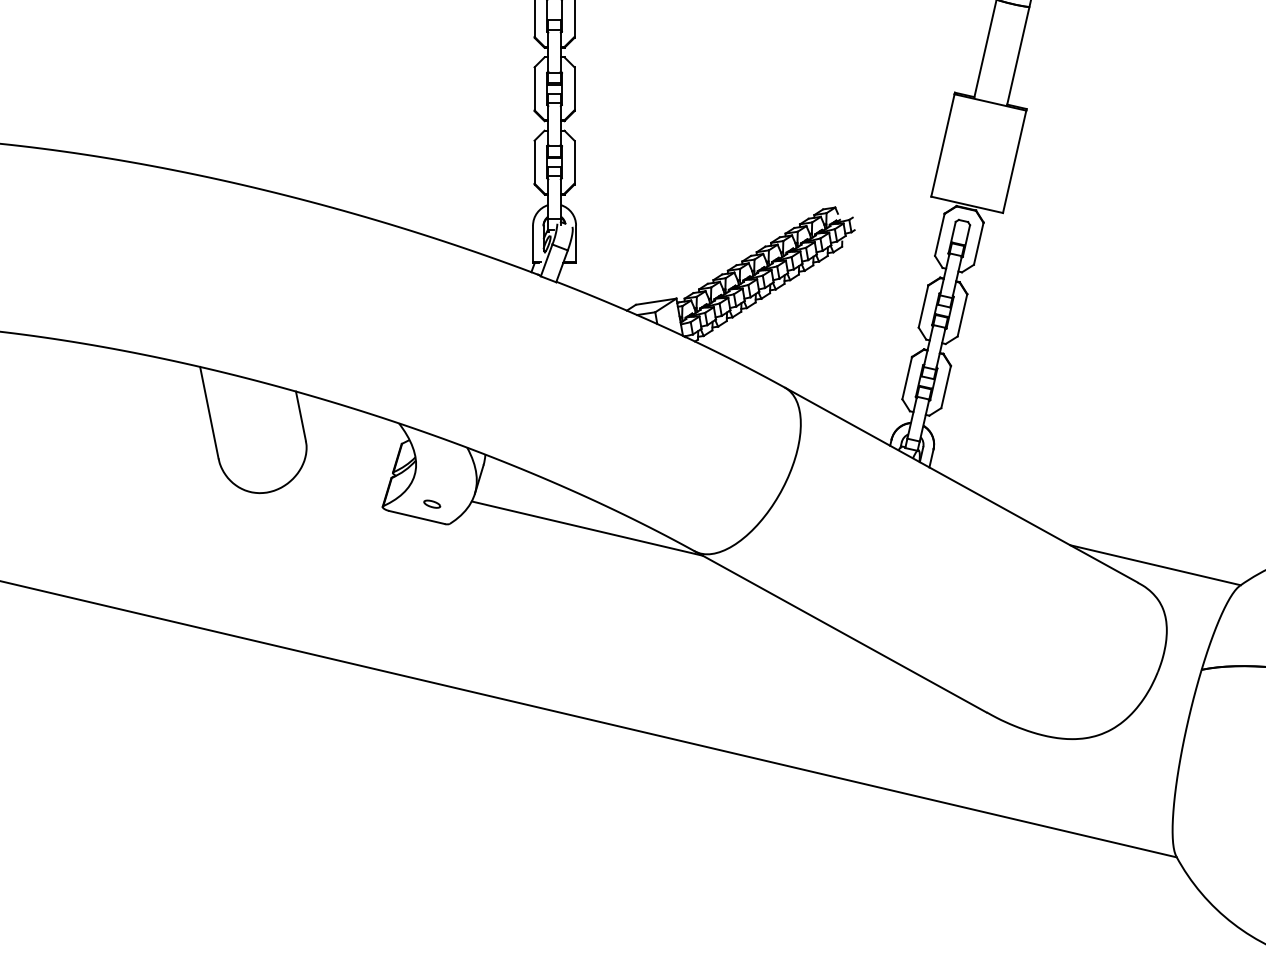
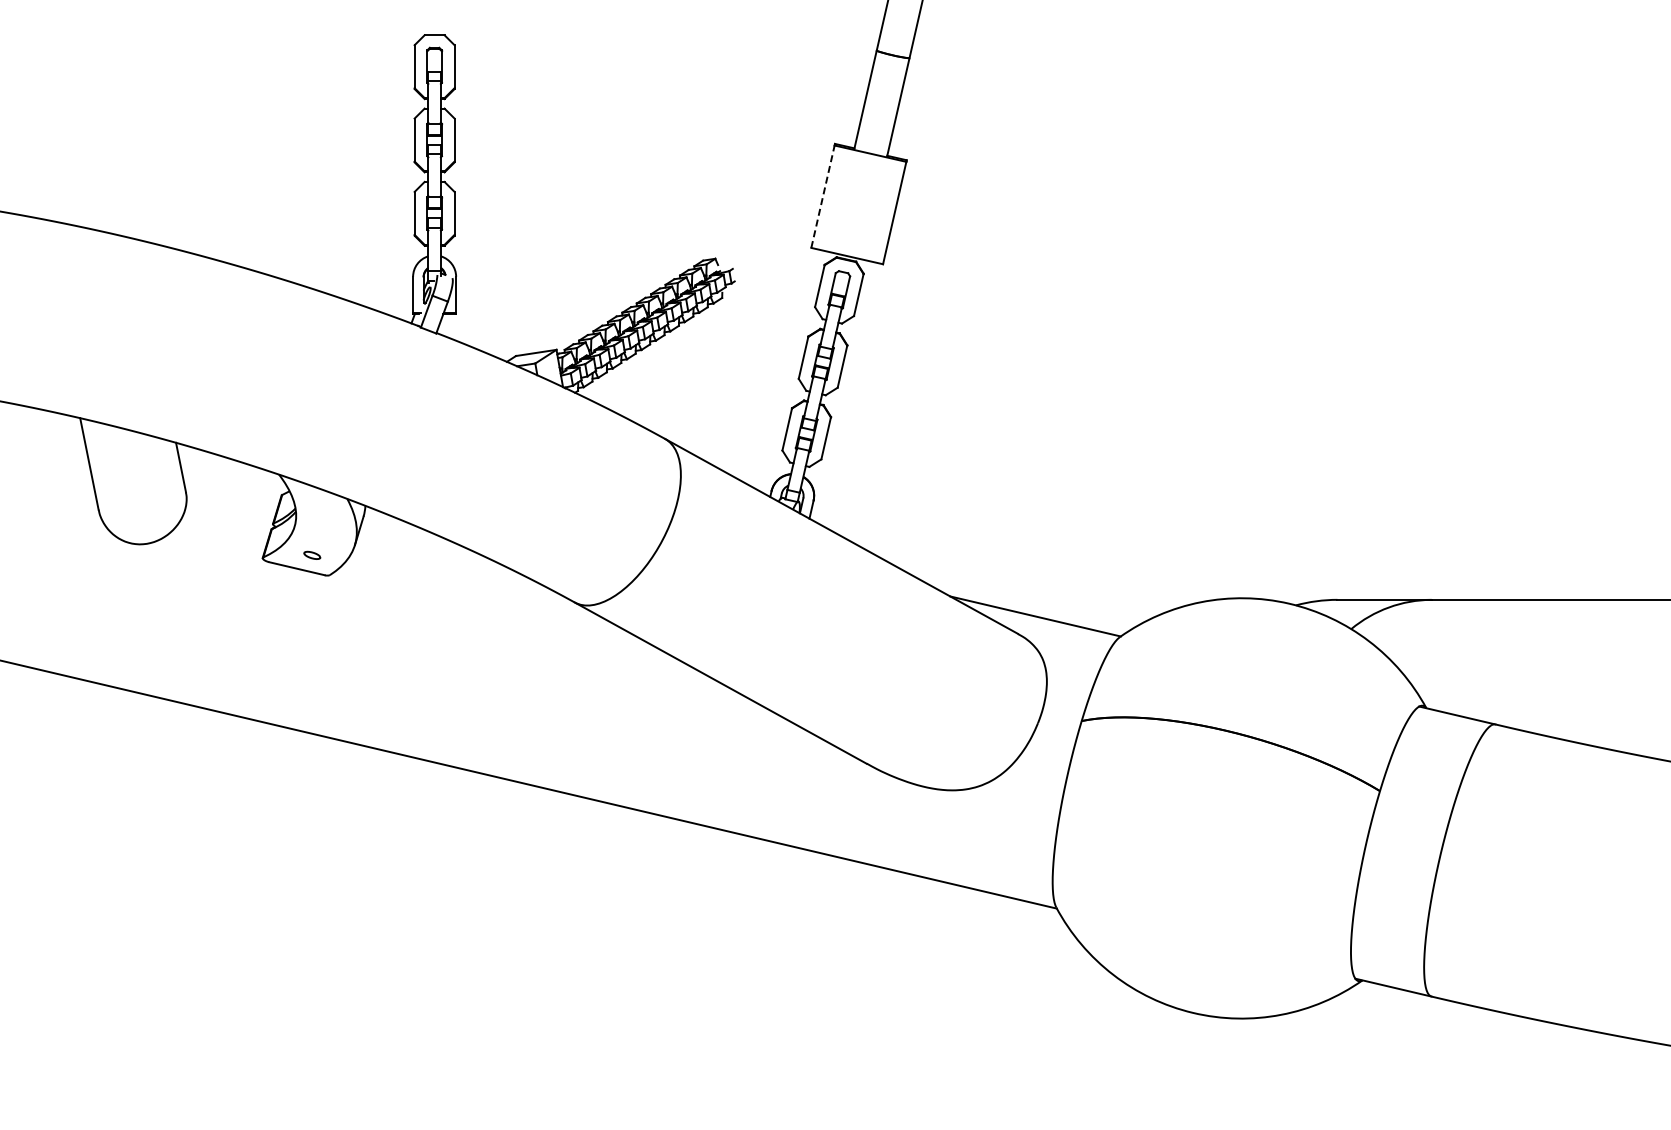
line: (942, 145) -> (822, 196), solid -> dashed
line: (586, 528) -> (466, 579), removed

